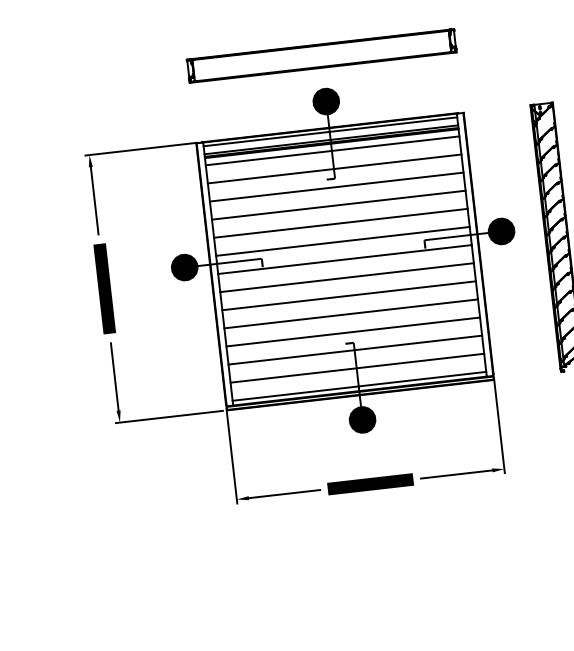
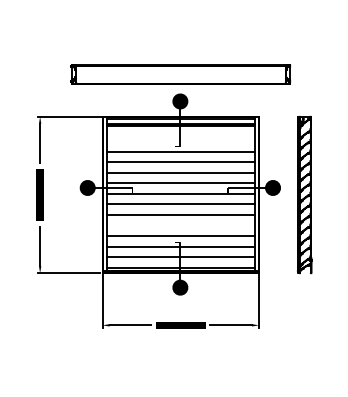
part: (321, 55) -> (180, 74), size x1.4
line: (332, 151) -> (180, 130), removed
line: (334, 168) -> (180, 140), removed
line: (350, 313) -> (180, 225), removed

